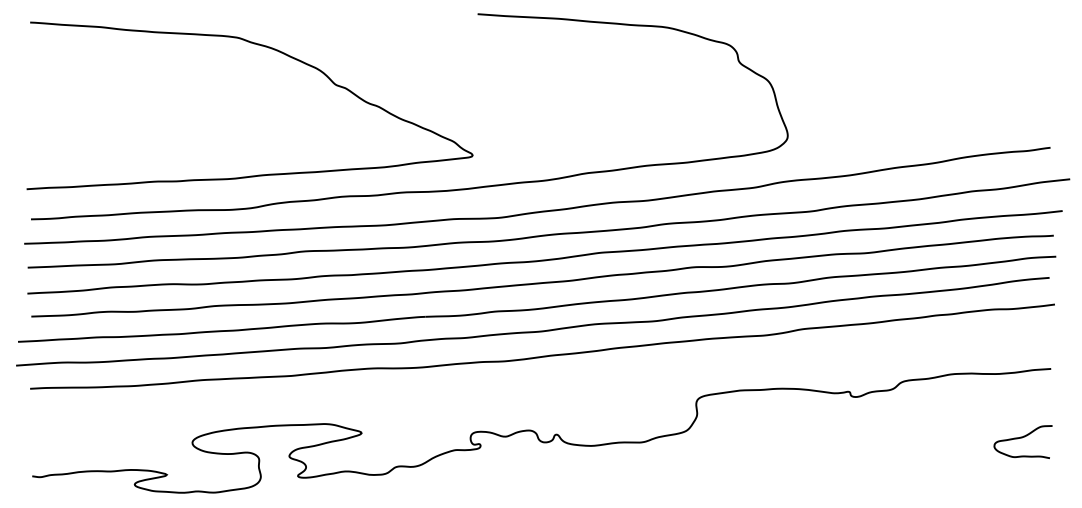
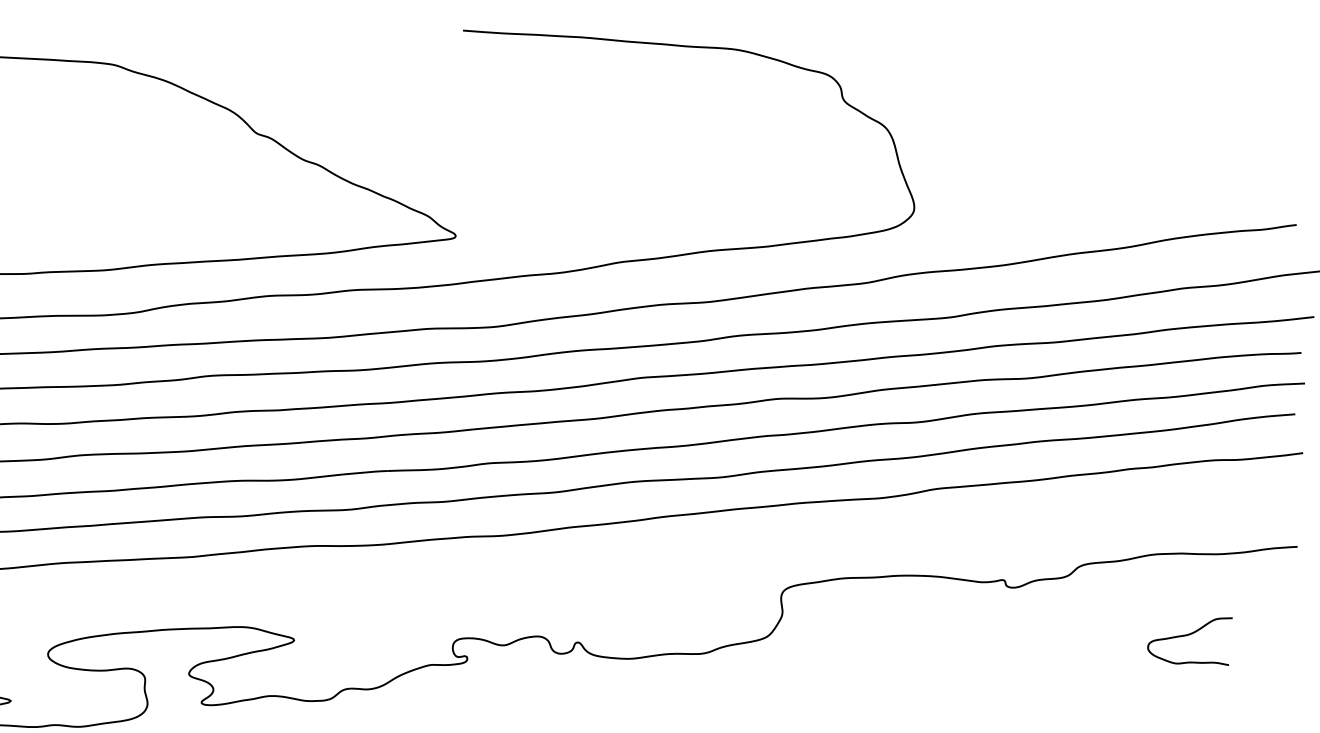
curve: (1022, 438) -> (1188, 636), moved

